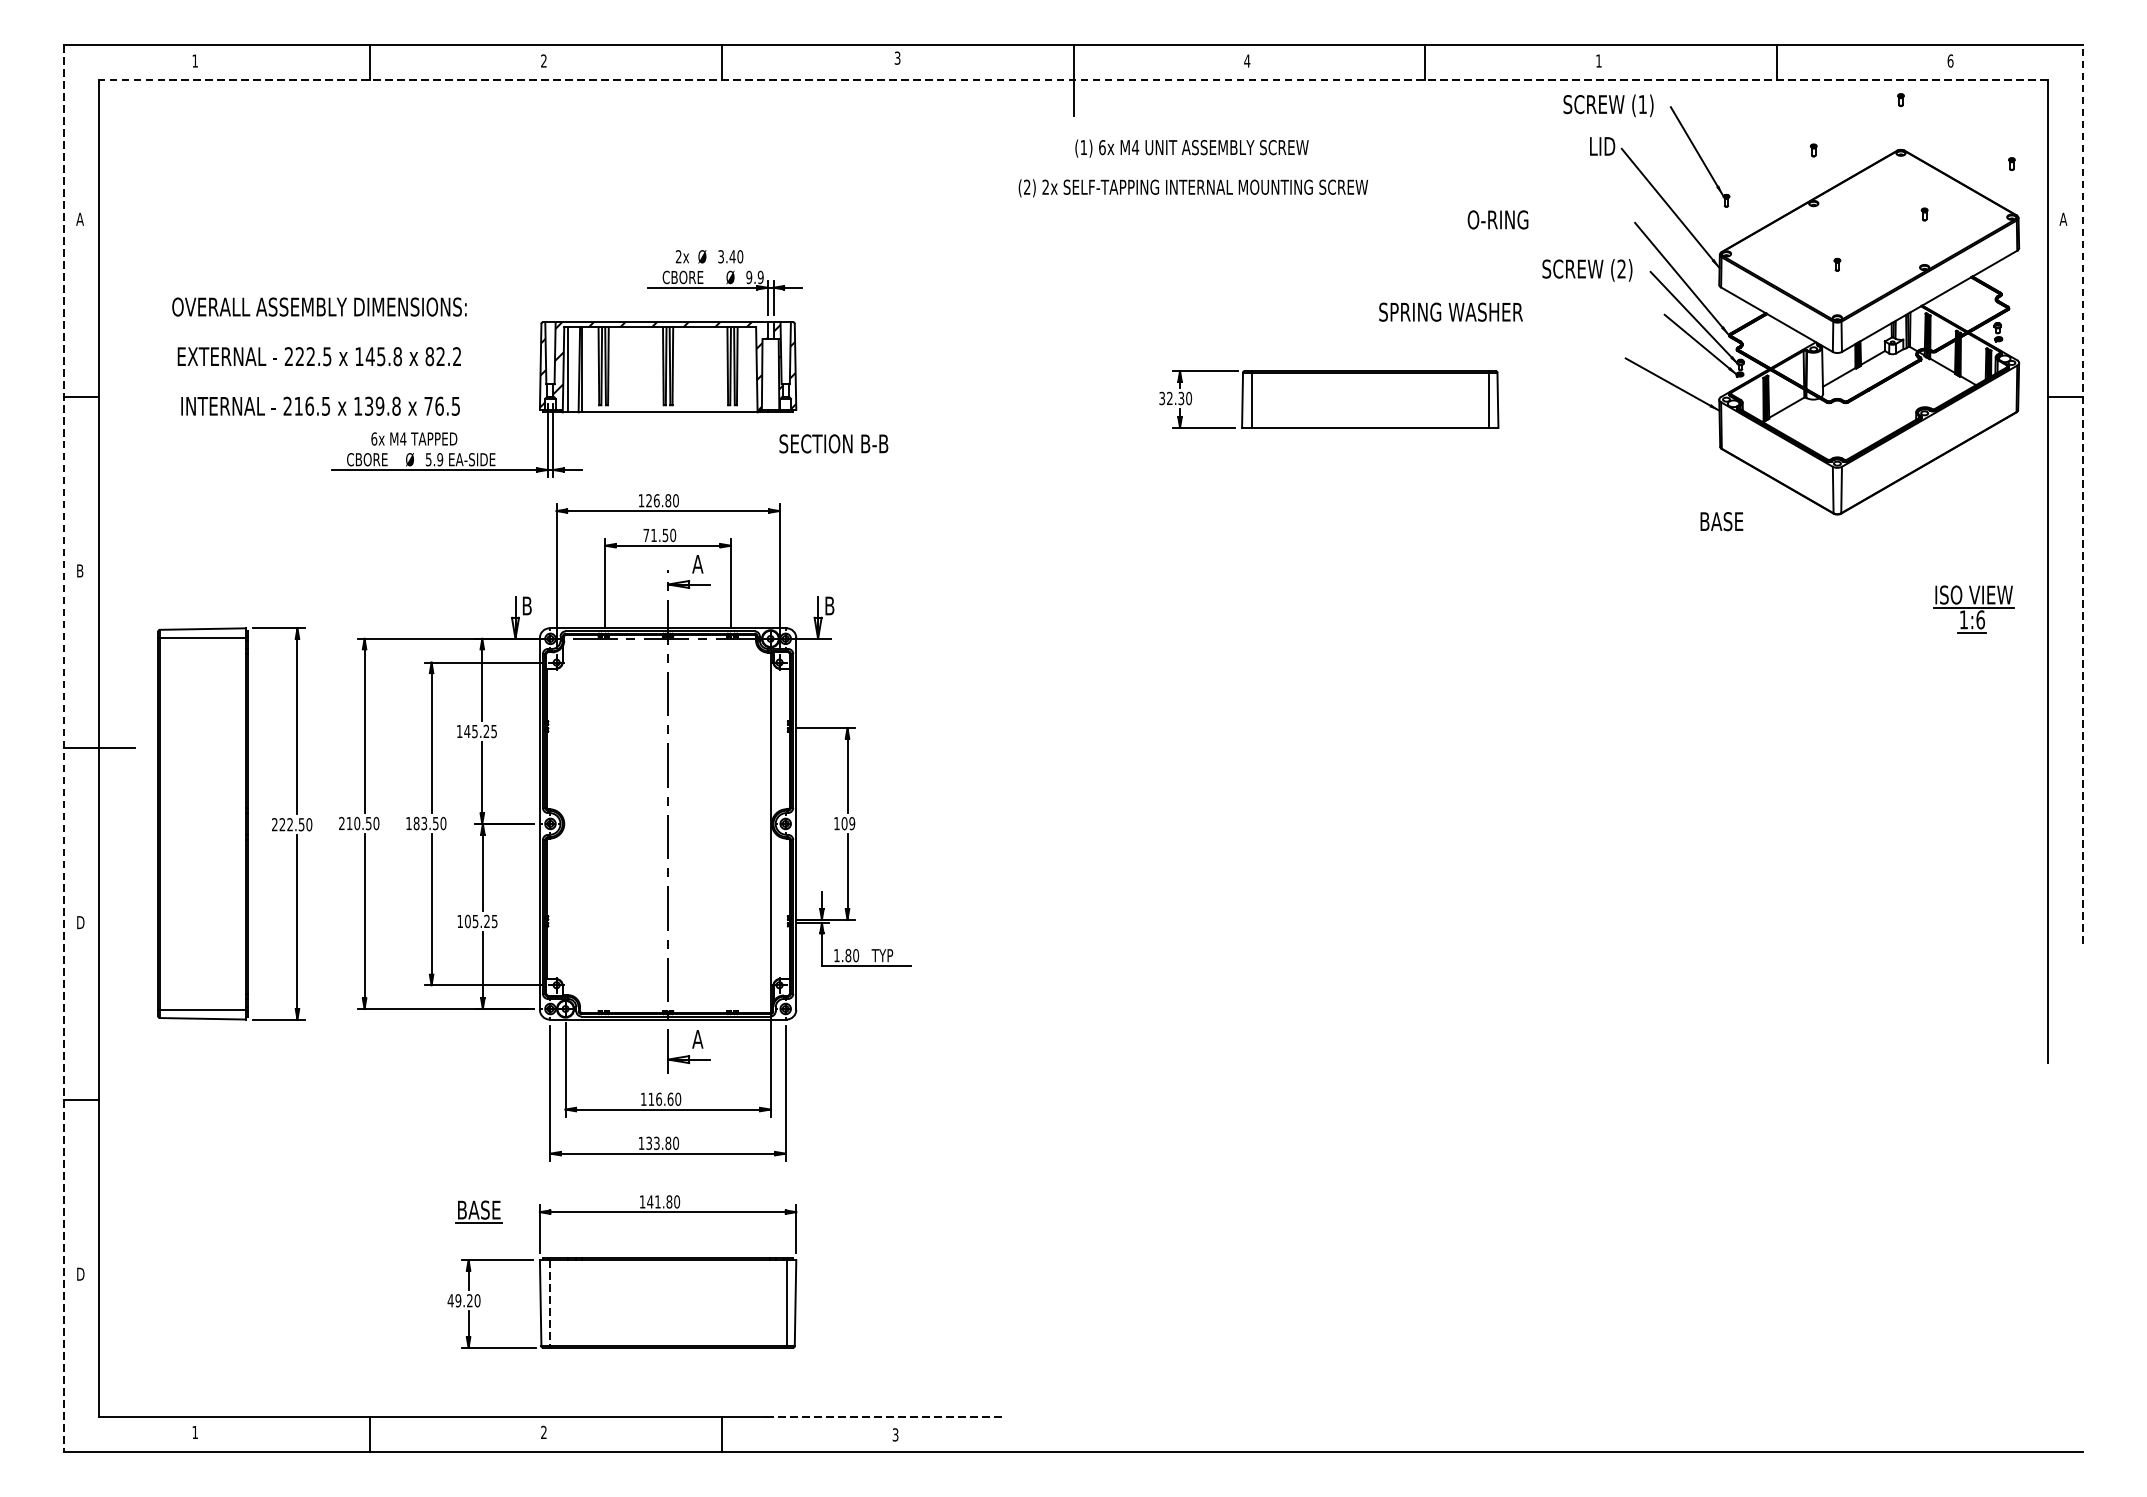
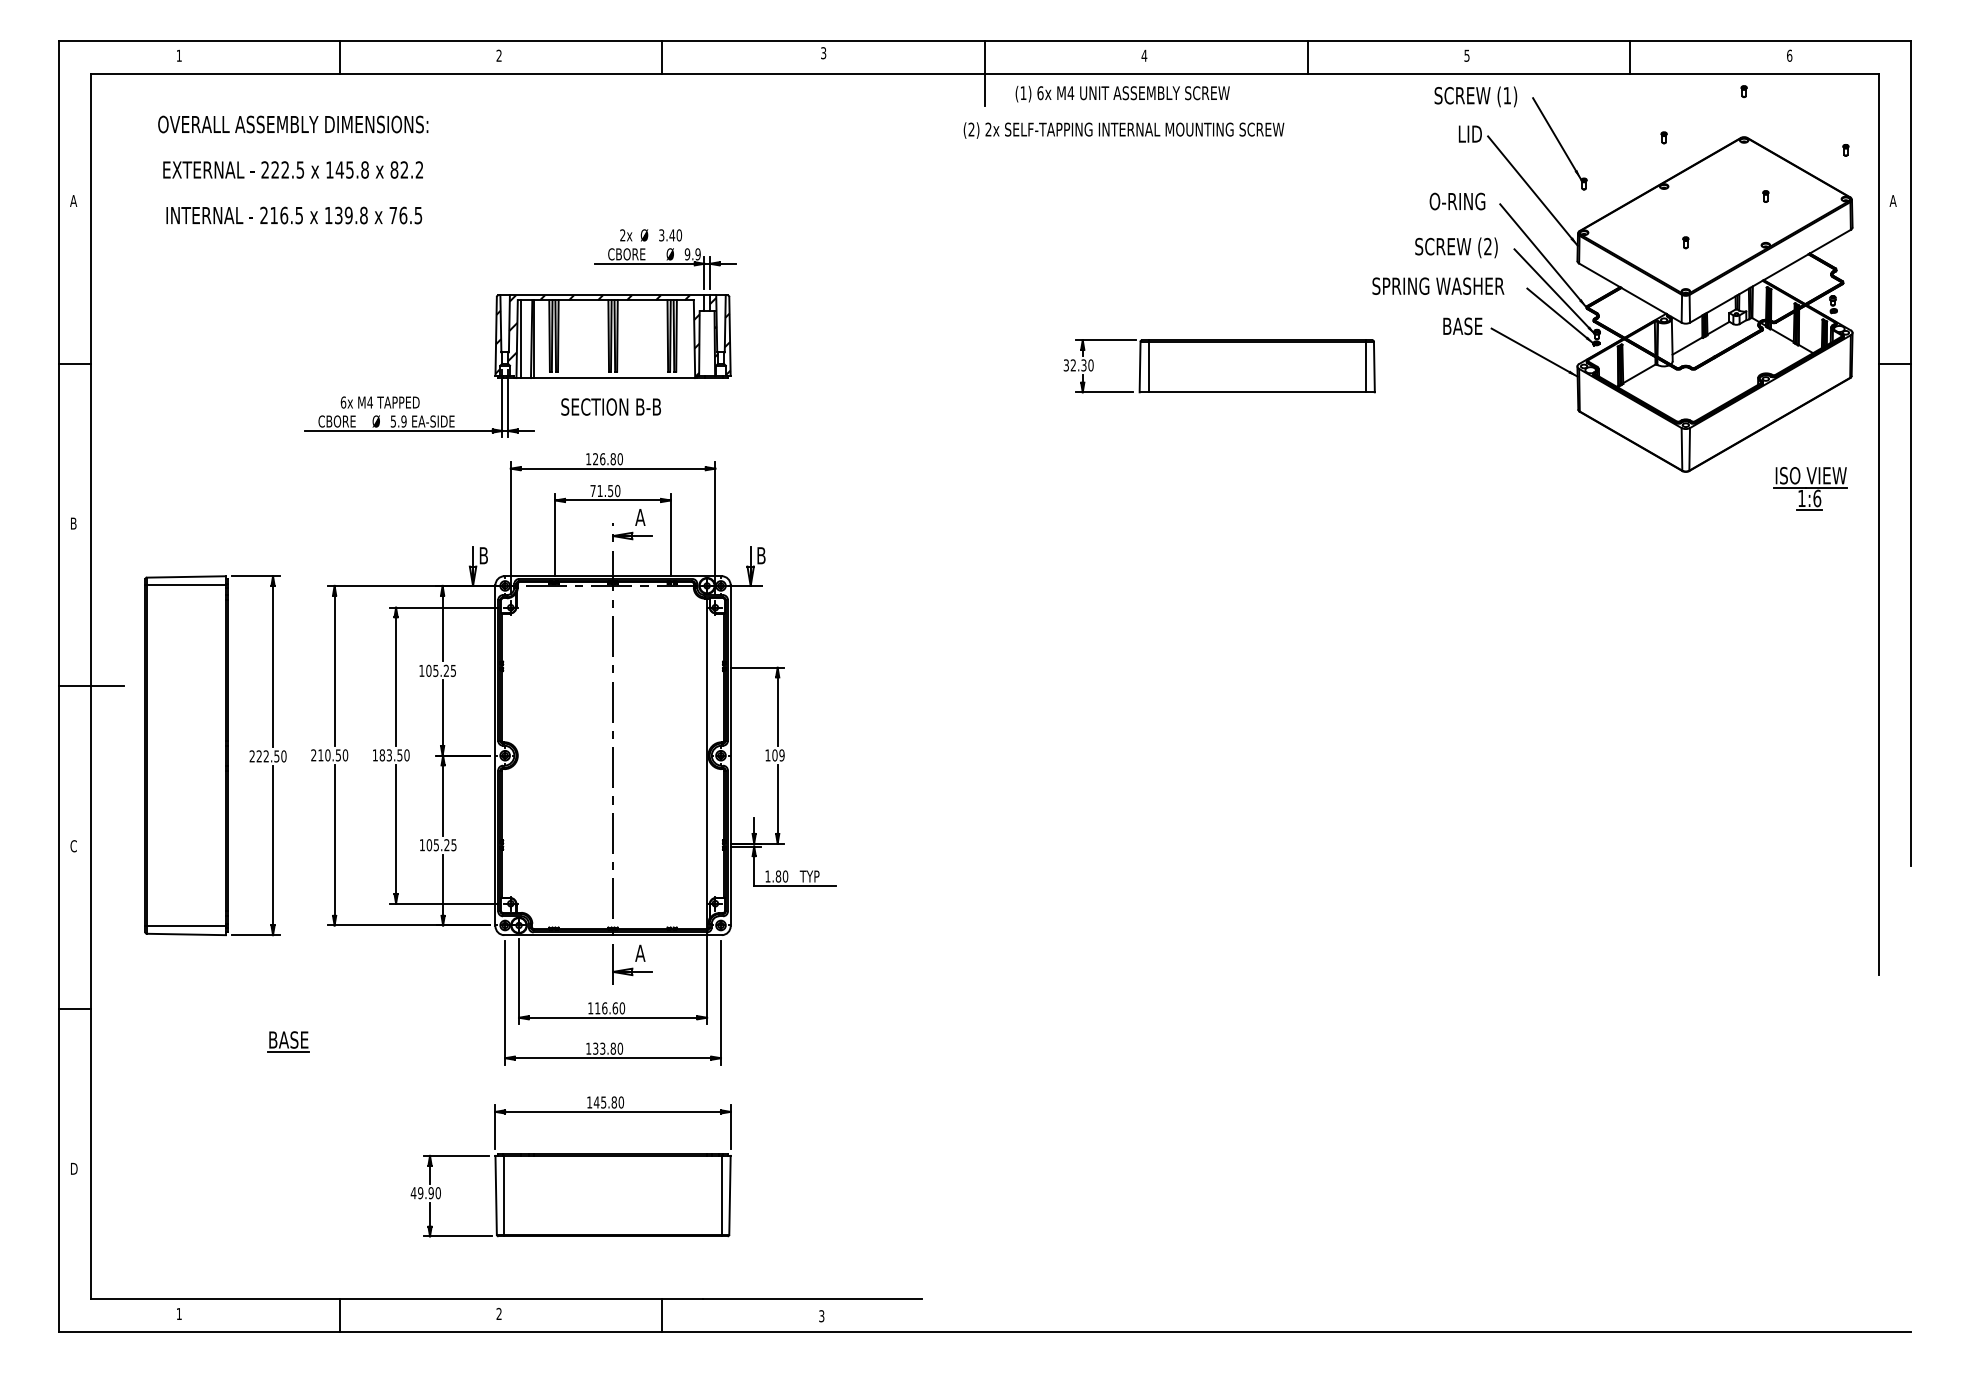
text: (1598, 60) -> (1466, 55), 1 -> 5
line: (1074, 80) -> (985, 73), dashed -> solid
text: (1192, 168) -> (1123, 112), moved
text: (1498, 219) -> (1457, 201), moved
text: (1451, 311) -> (1438, 285), moved
text: (319, 356) -> (293, 169), moved
text: (833, 443) -> (610, 406), moved
line: (2082, 493) -> (1910, 452), dashed -> solid
text: (1721, 521) -> (1462, 326), moved
part: (1973, 608) -> (1810, 488), moved
text: (466, 731) -> (428, 670), 145.25 -> 105.25
line: (64, 748) -> (59, 686), dashed -> solid
text: (79, 922) -> (73, 846), D -> C
text: (657, 1201) -> (603, 1102), 141.80 -> 145.80
part: (478, 1211) -> (288, 1041), moved
text: (469, 1301) -> (430, 1193), 49.20 -> 49.90
line: (549, 1303) -> (504, 1195), dashed -> solid
line: (885, 1416) -> (812, 1299), dashed -> solid

